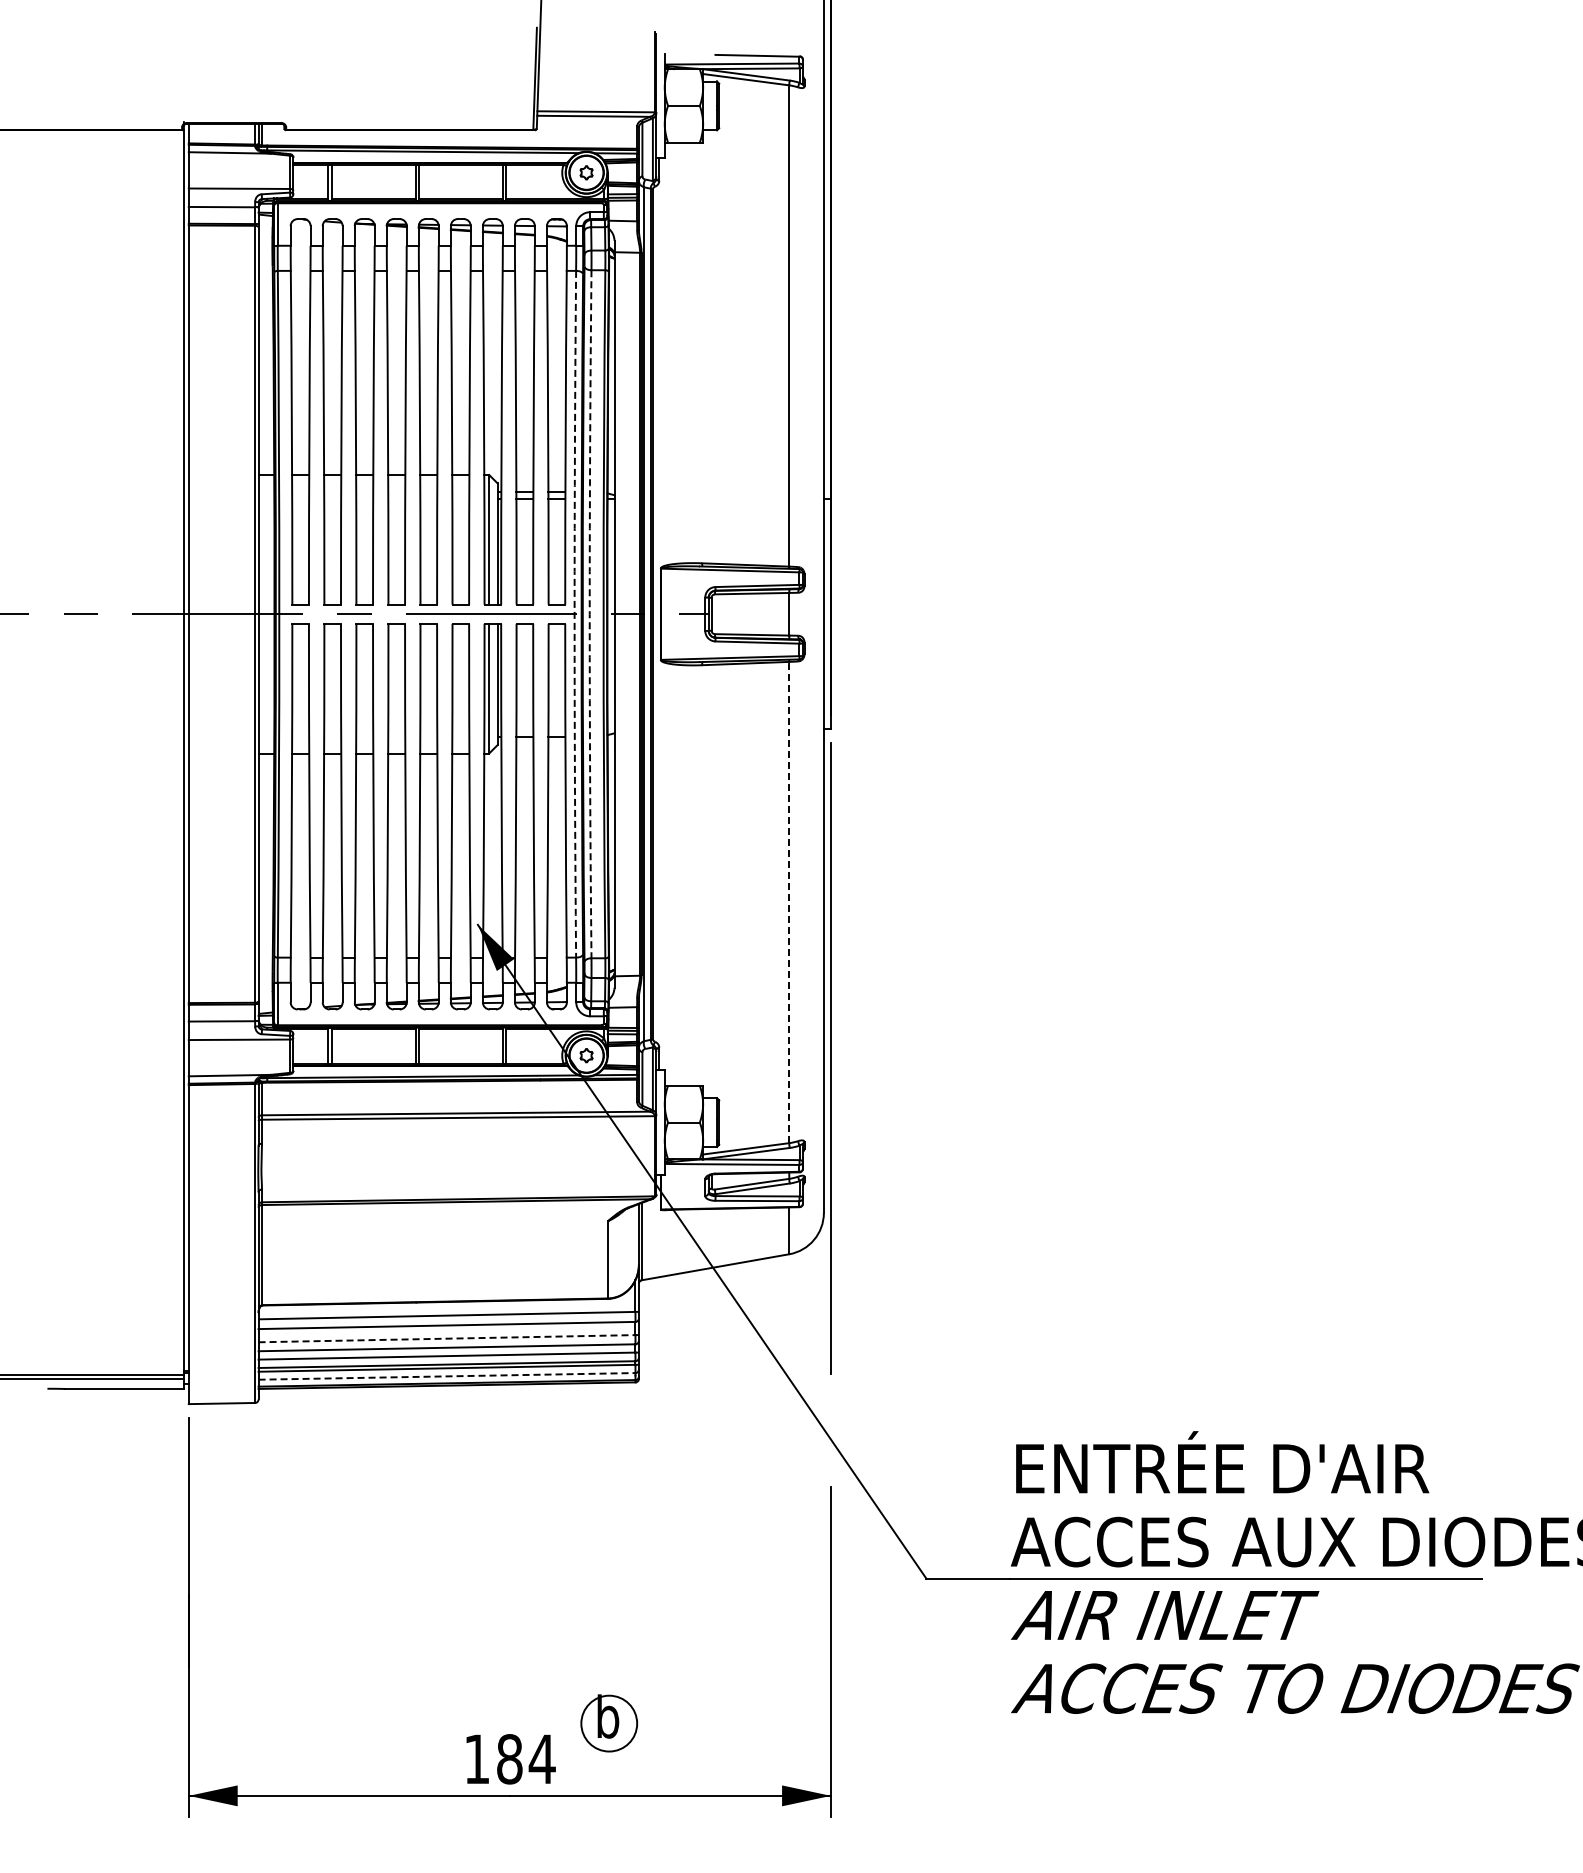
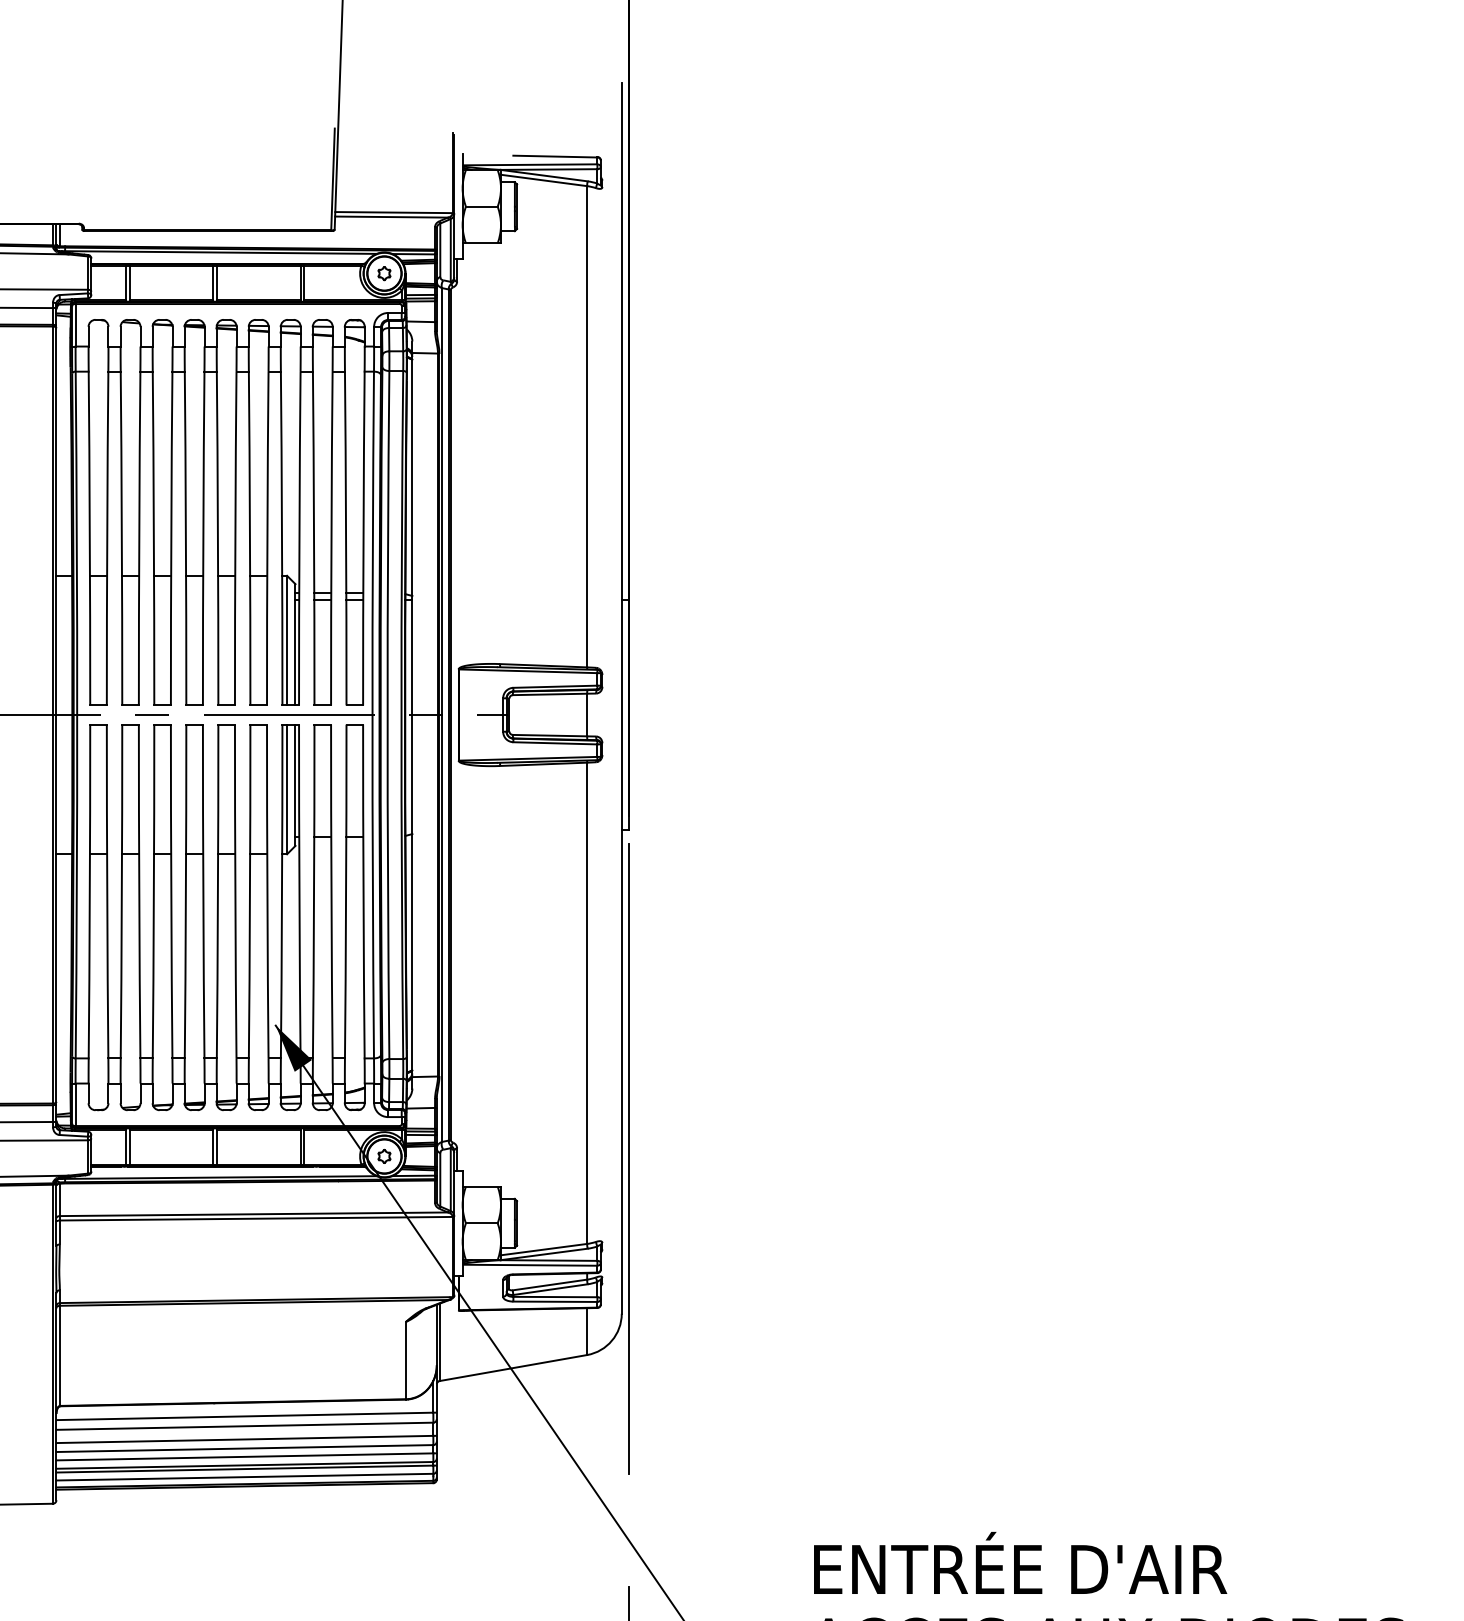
arc: (574, 614) -> (372, 715), dashed -> solid
arc: (589, 614) -> (387, 715), dashed -> solid
line: (789, 902) -> (587, 1003), dashed -> solid
line: (447, 1338) -> (245, 1439), dashed -> solid
line: (447, 1376) -> (245, 1477), dashed -> solid

